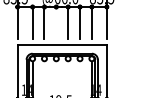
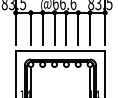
line: (56, 23) -> (54, 29), added

